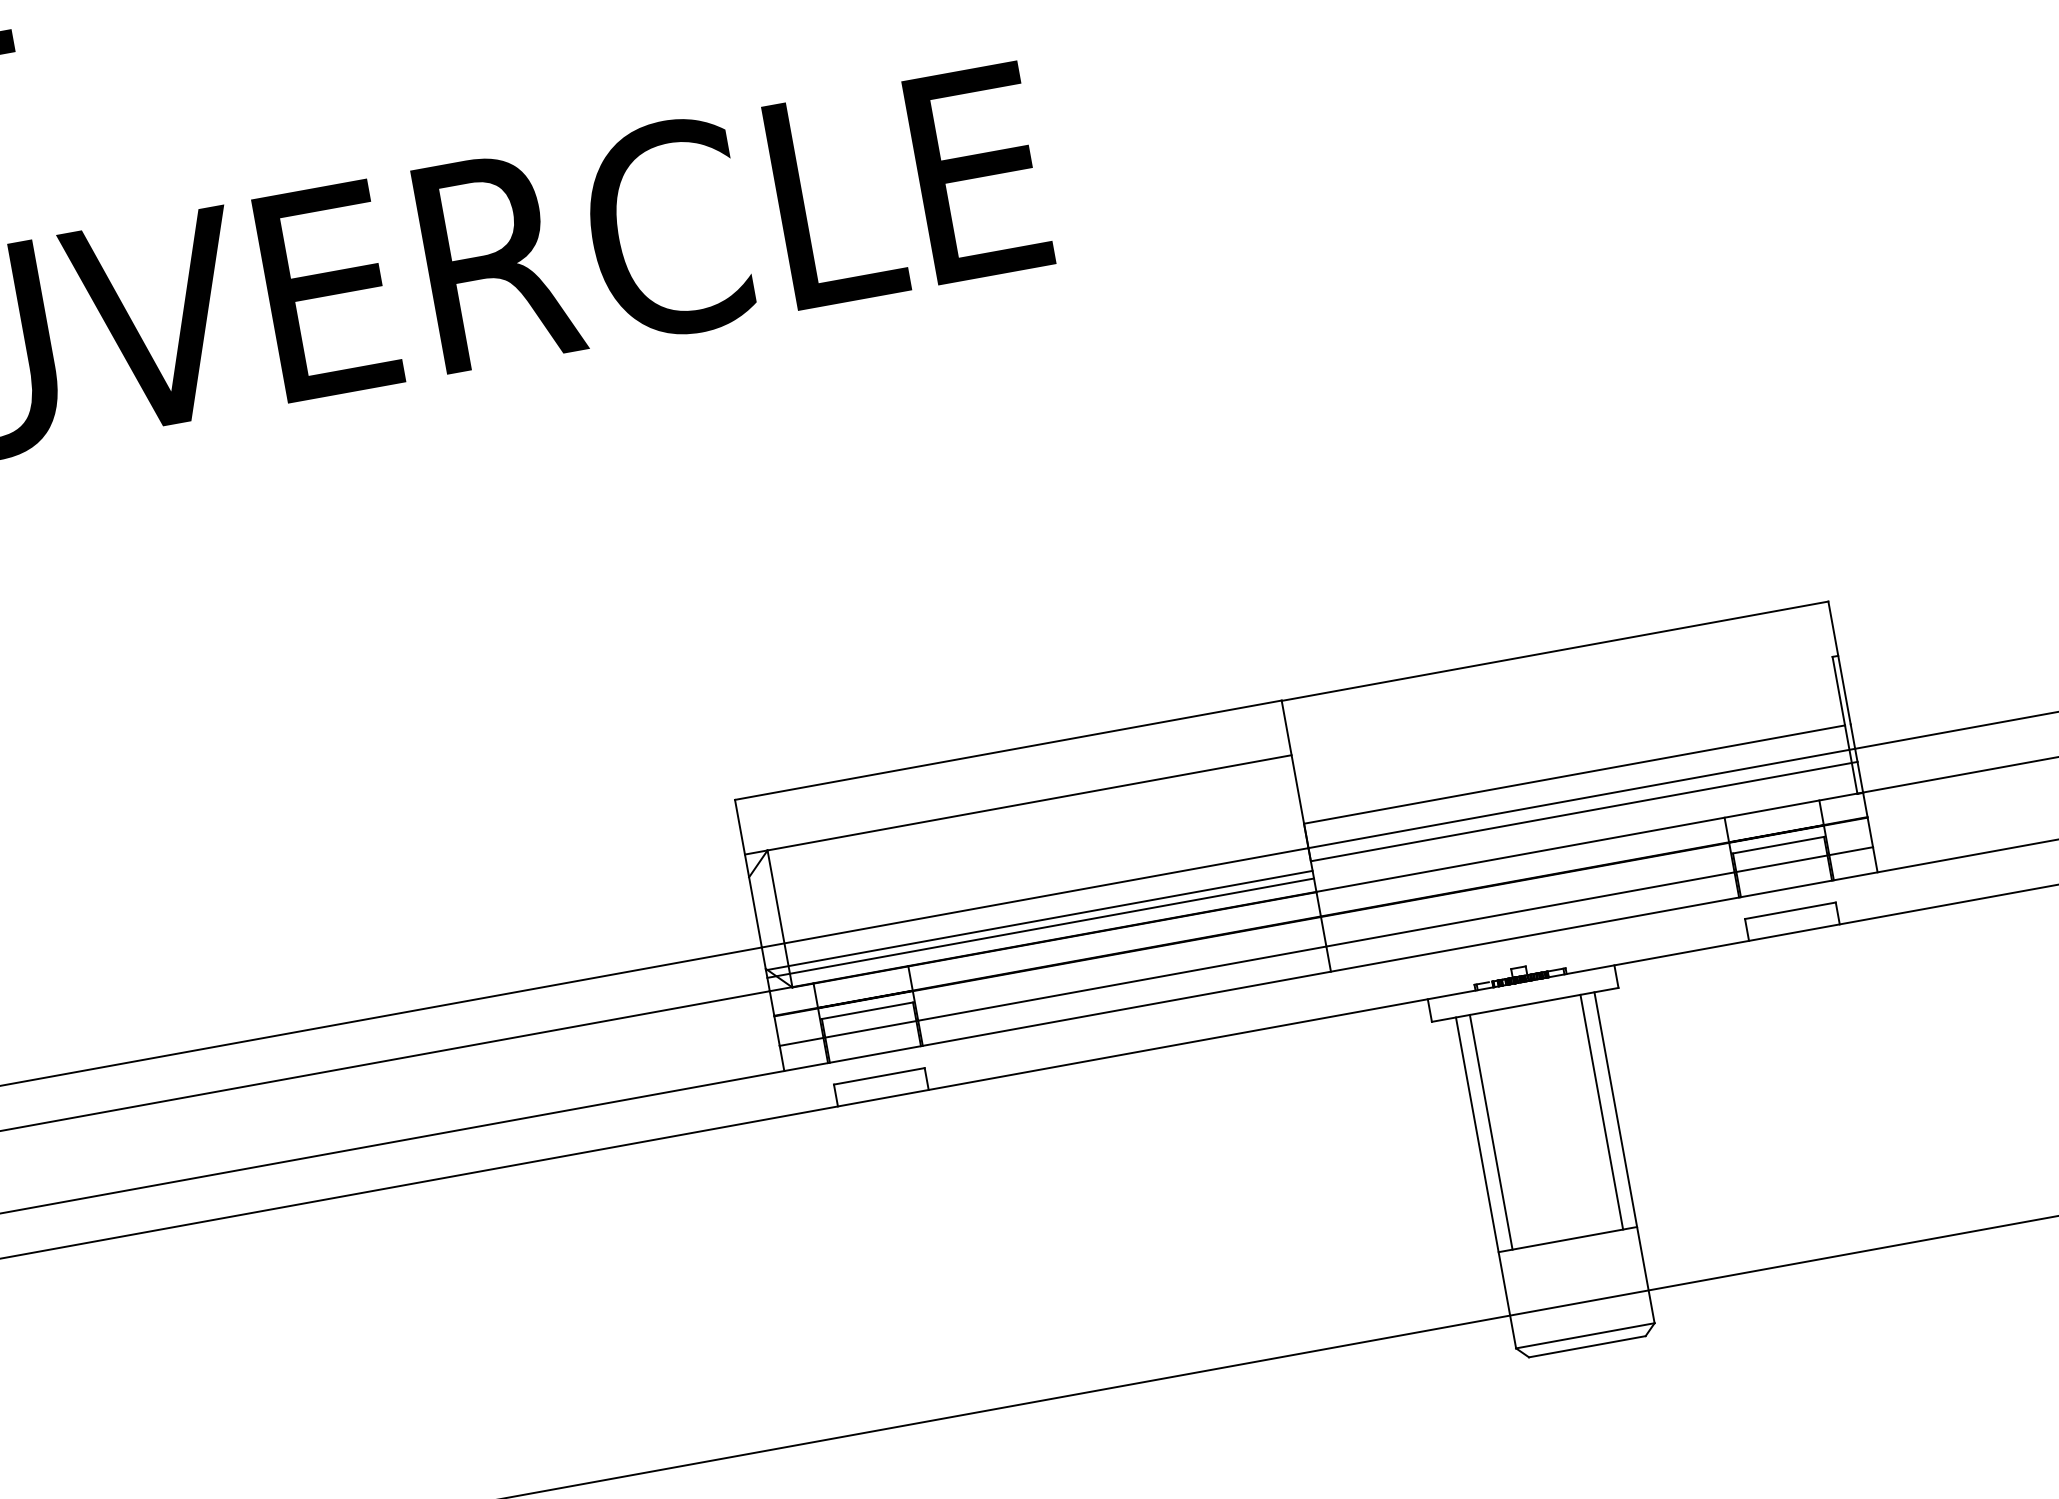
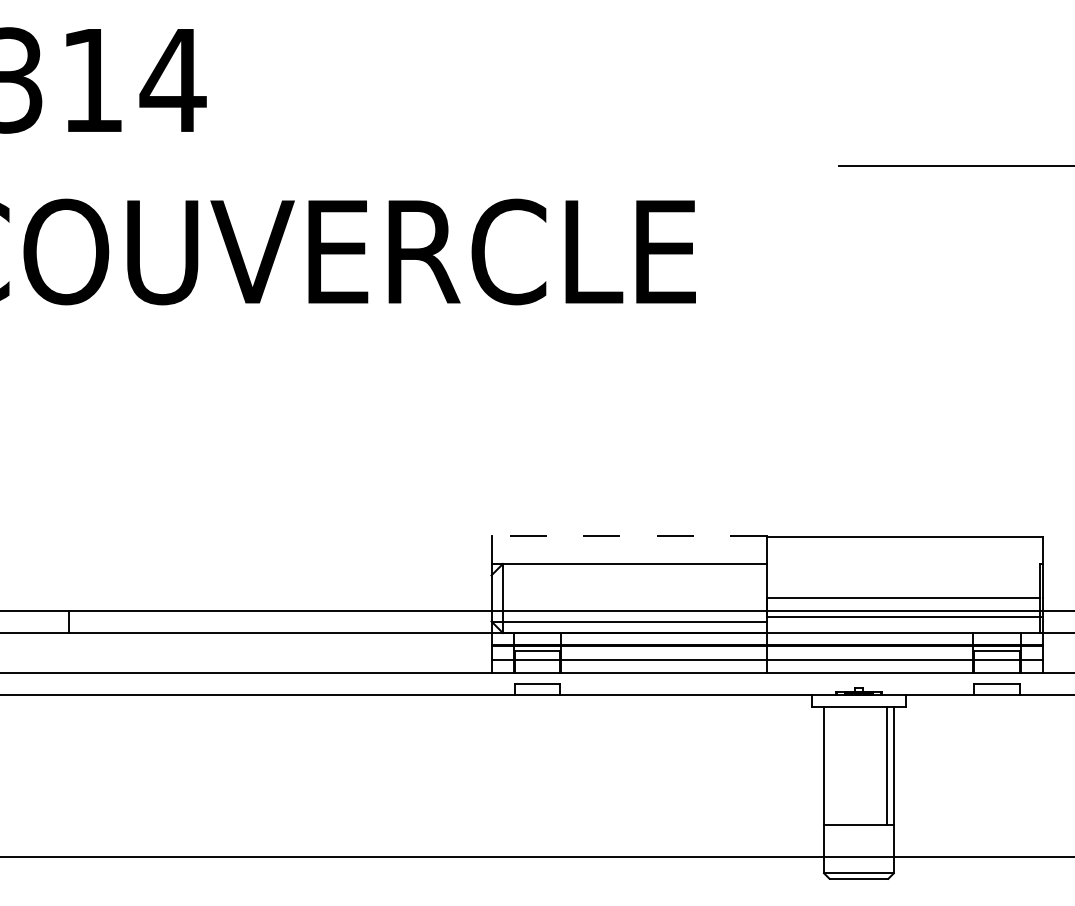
line: (1008, 750) -> (629, 536), solid -> dashed
line: (1041, 928) -> (629, 626), removed
line: (1492, 1131) -> (831, 765), removed

